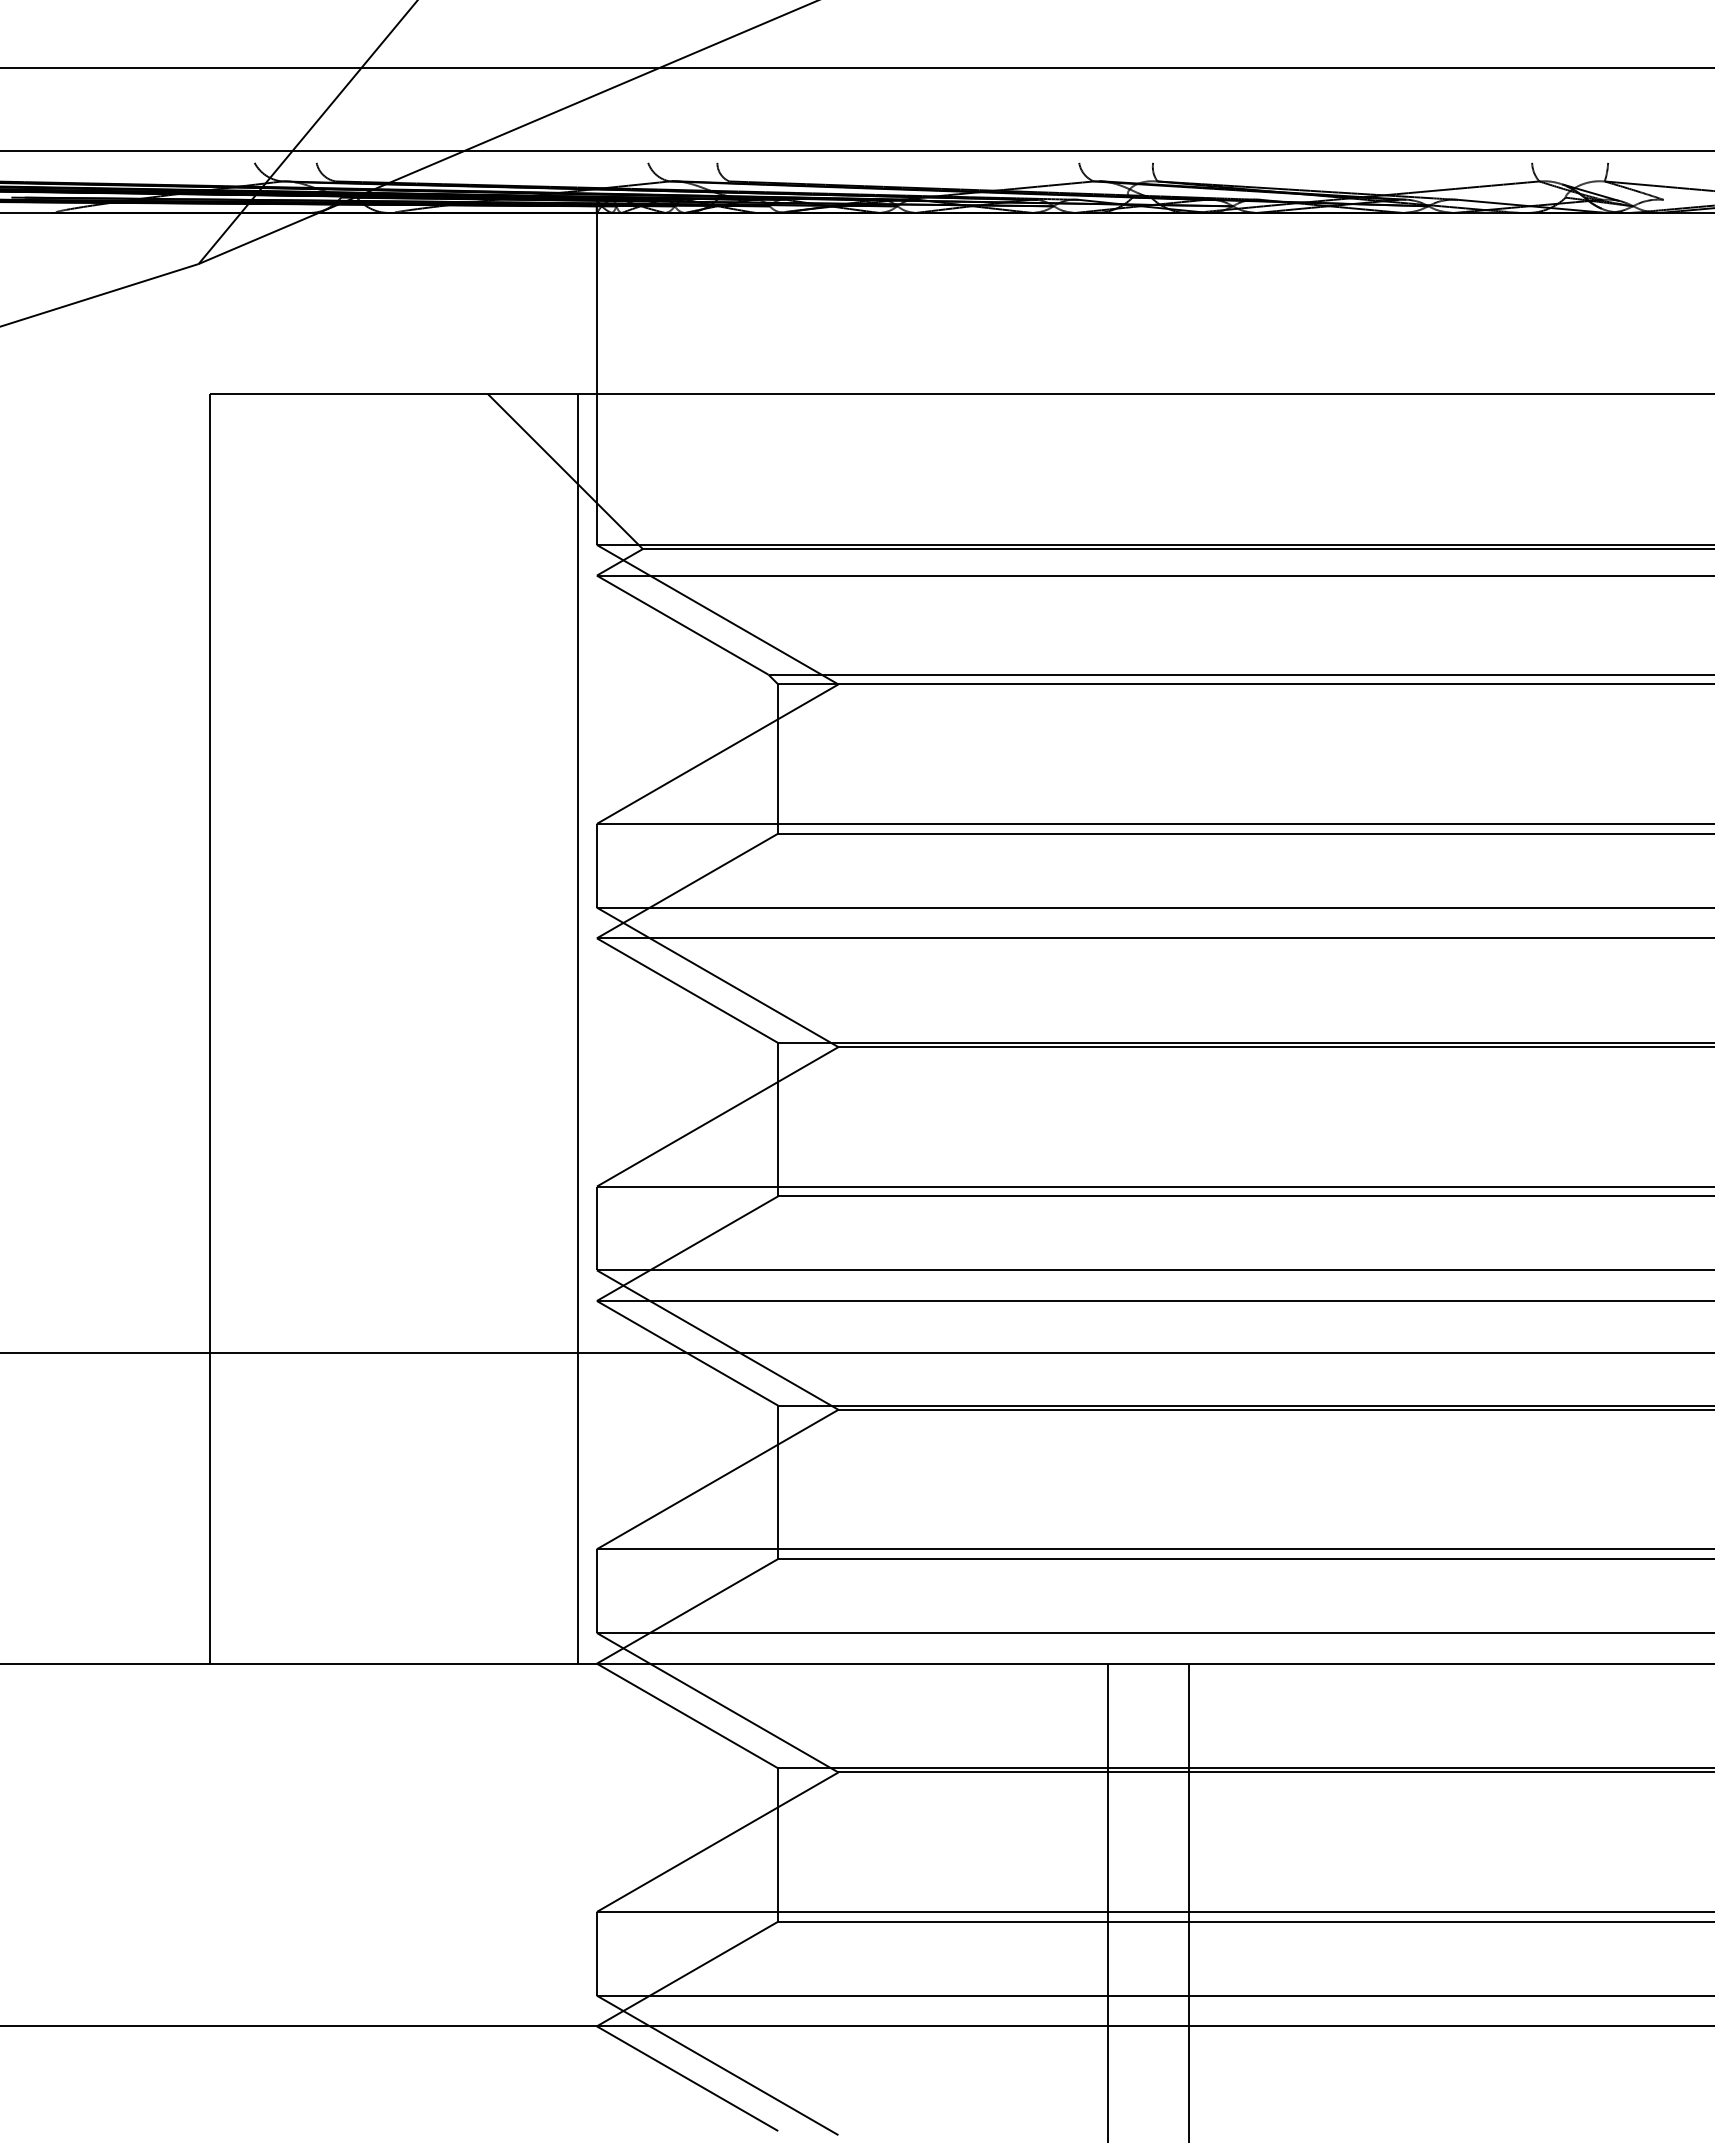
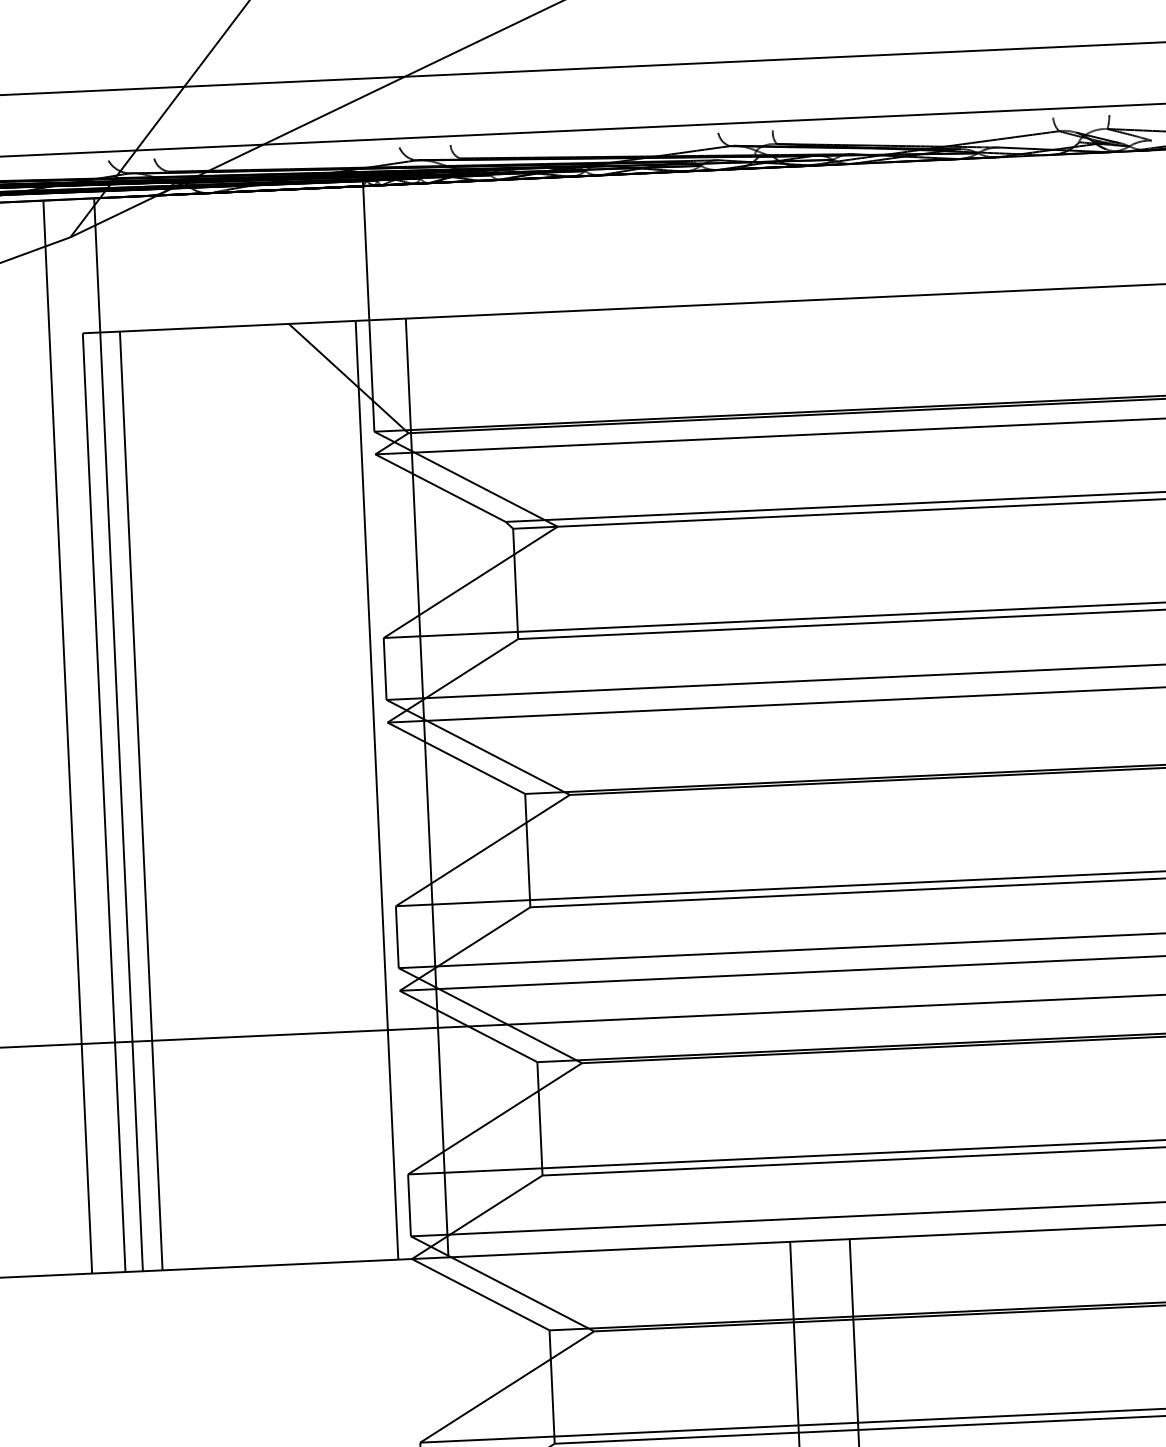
line: (164, 937) -> (67, 736), added
line: (233, 937) -> (118, 734), added
line: (259, 1028) -> (141, 800), added
line: (646, 1028) -> (427, 787), added

